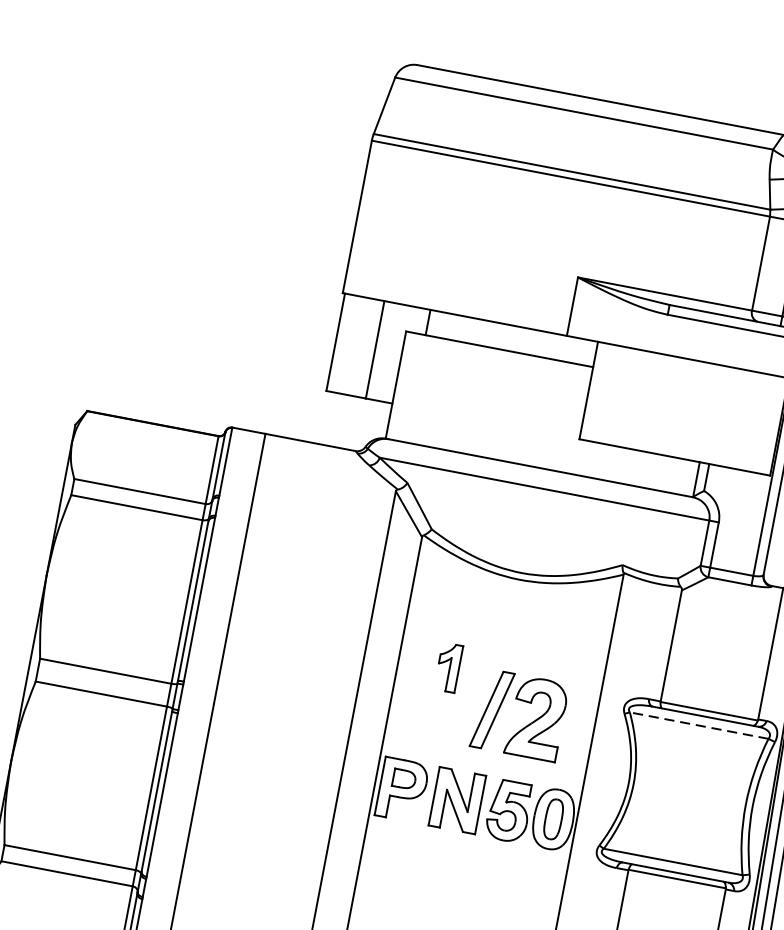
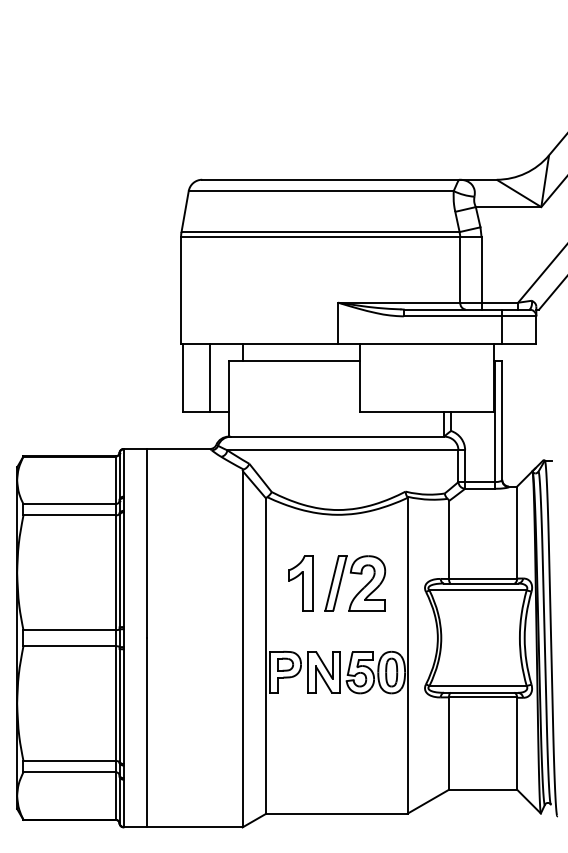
part: (447, 667) -> (300, 583), size x1.67
part: (527, 724) -> (361, 588), moved
line: (699, 725) -> (478, 590), dashed -> solid

